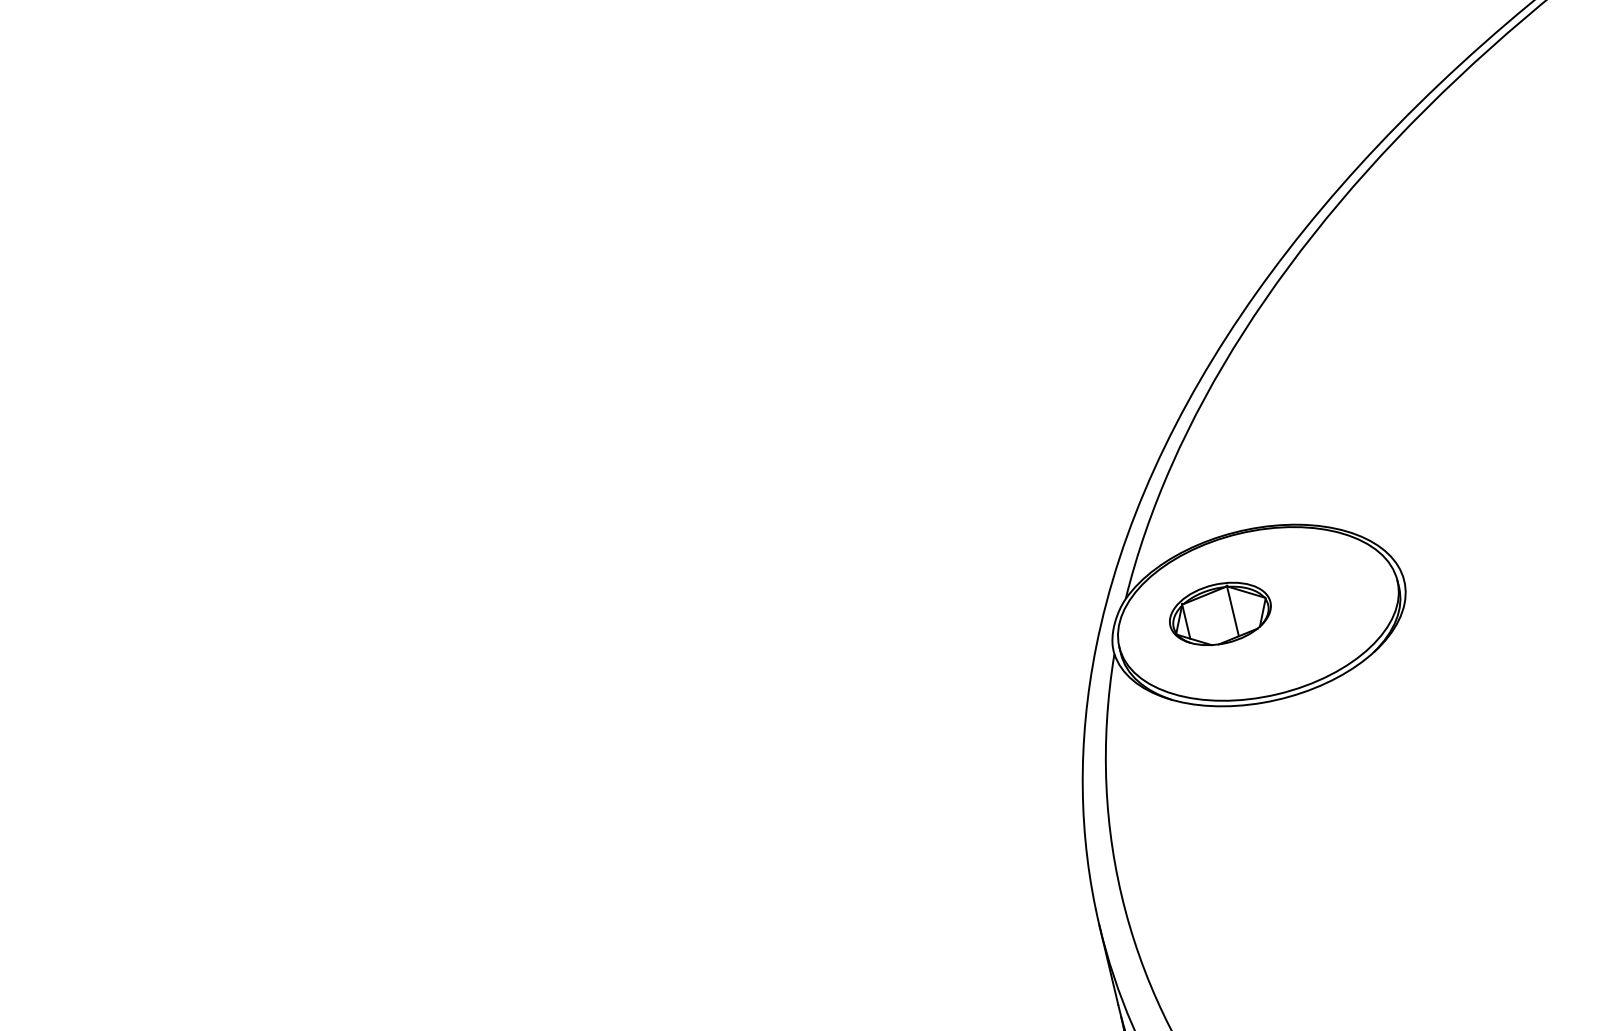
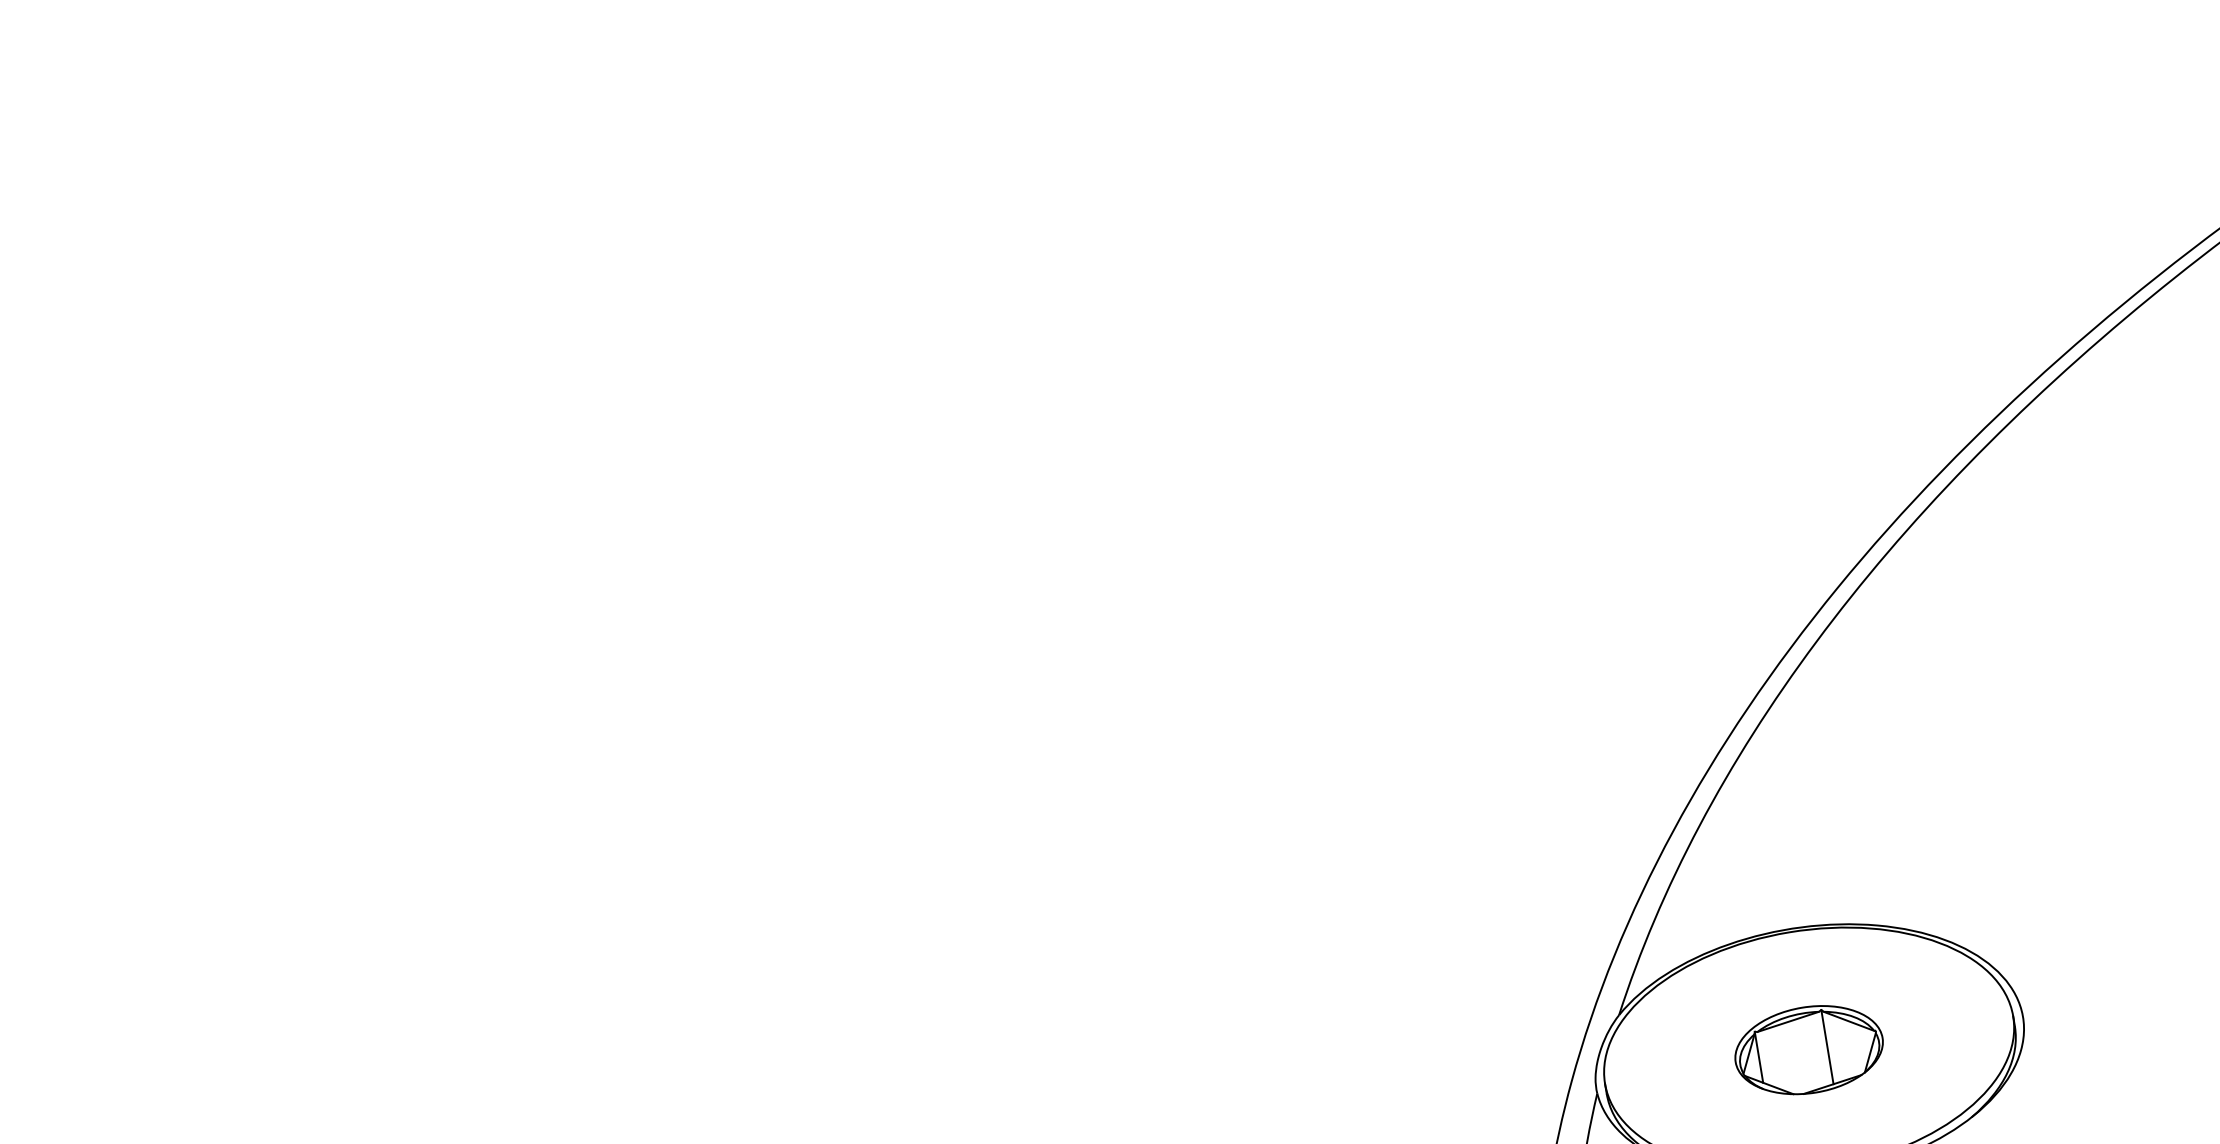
part: (1220, 613) -> (1809, 1049), moved

